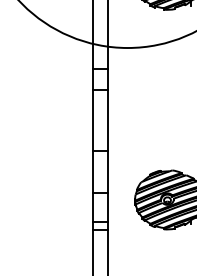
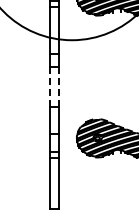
line: (92, 121) -> (49, 87), solid -> dashed
line: (108, 121) -> (59, 87), solid -> dashed

